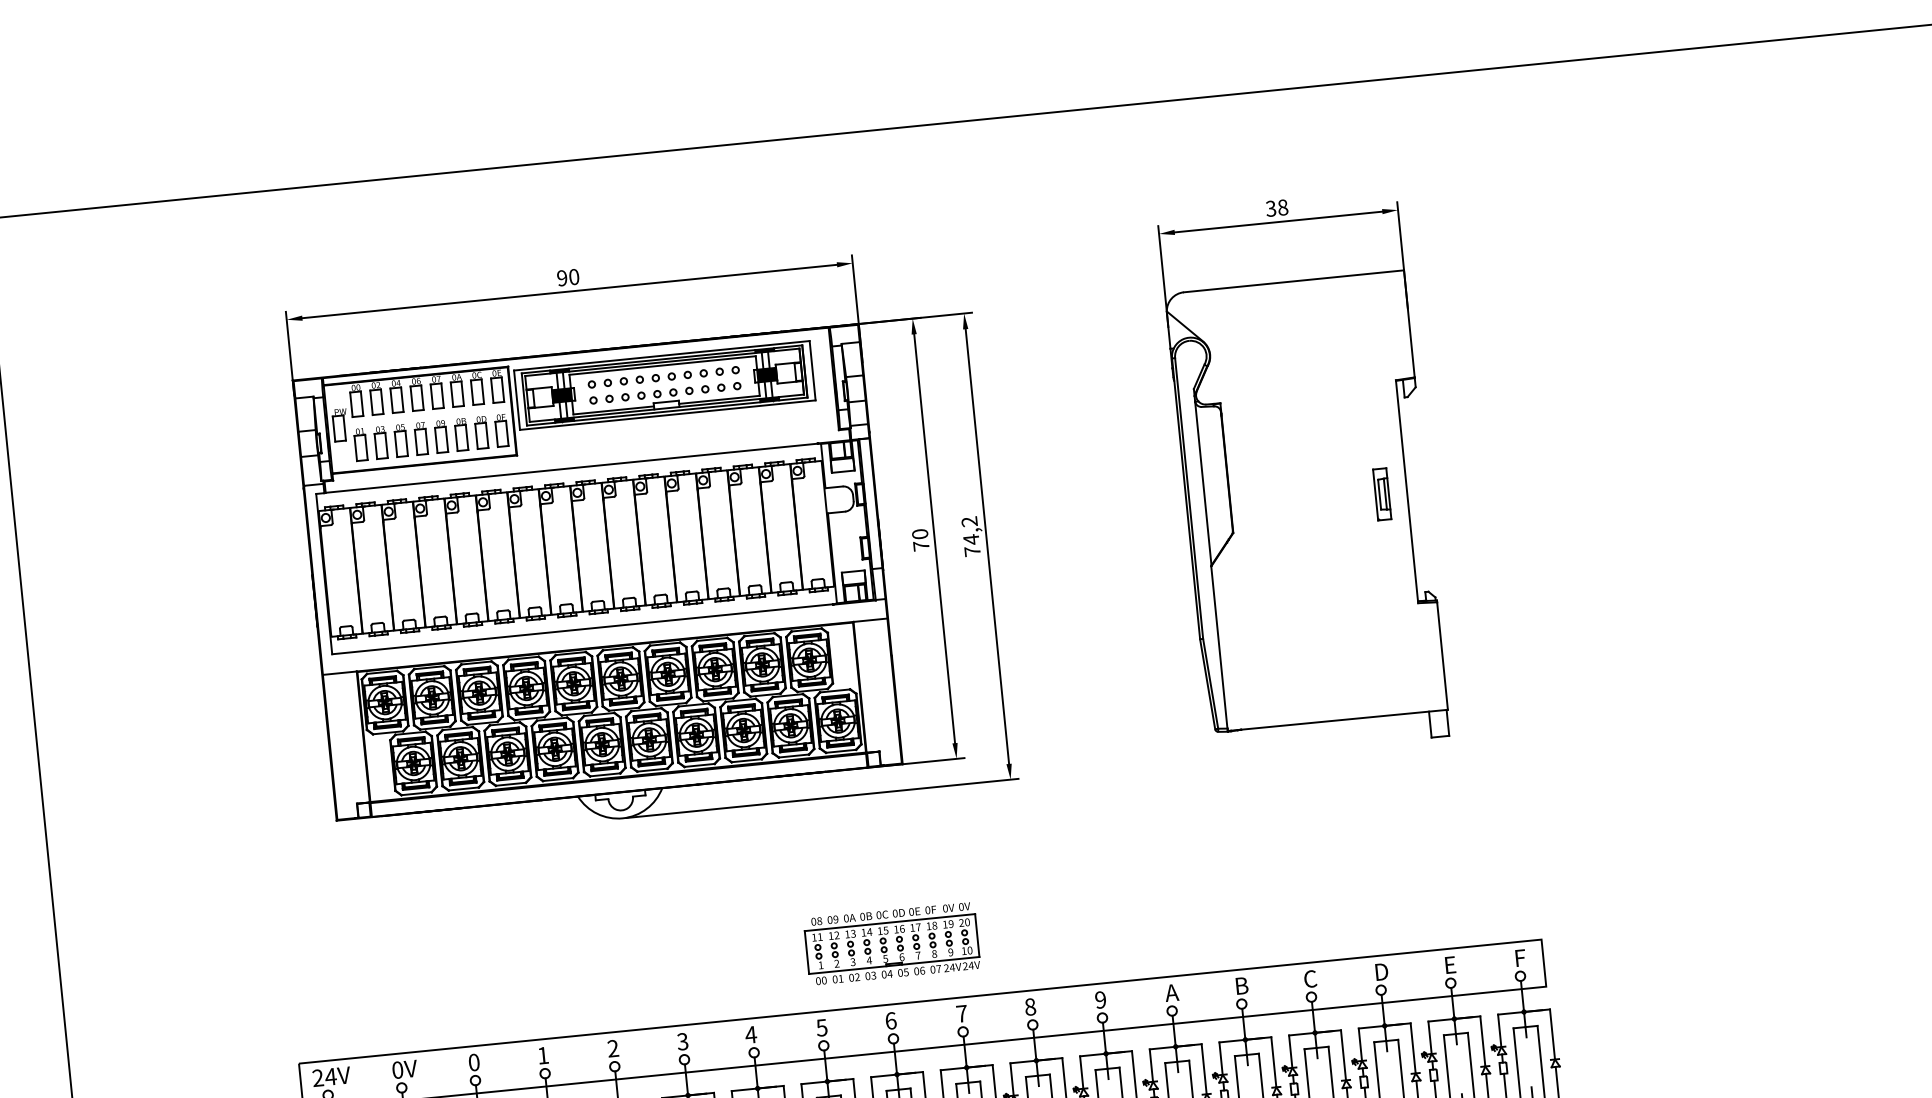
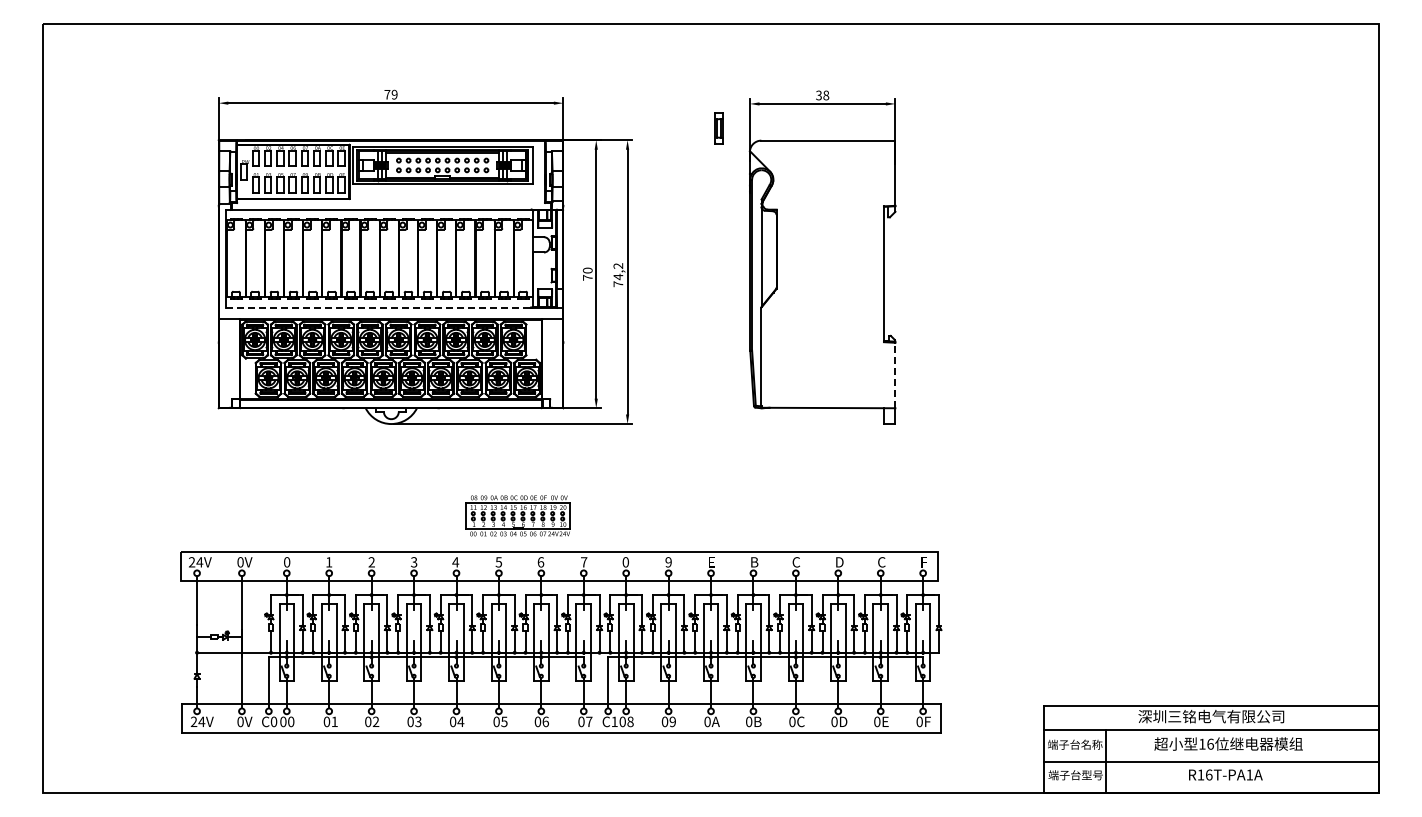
text: (567, 277) -> (390, 94), 90 -> 79
part: (1381, 494) -> (718, 128), moved
line: (584, 628) -> (379, 307), solid -> dashed
line: (1442, 656) -> (895, 375), solid -> dashed
part: (890, 943) -> (517, 515), moved
text: (1450, 965) -> (881, 562), E -> C
text: (1171, 993) -> (711, 562), A -> E
text: (1029, 1007) -> (625, 562), 8 -> 0

